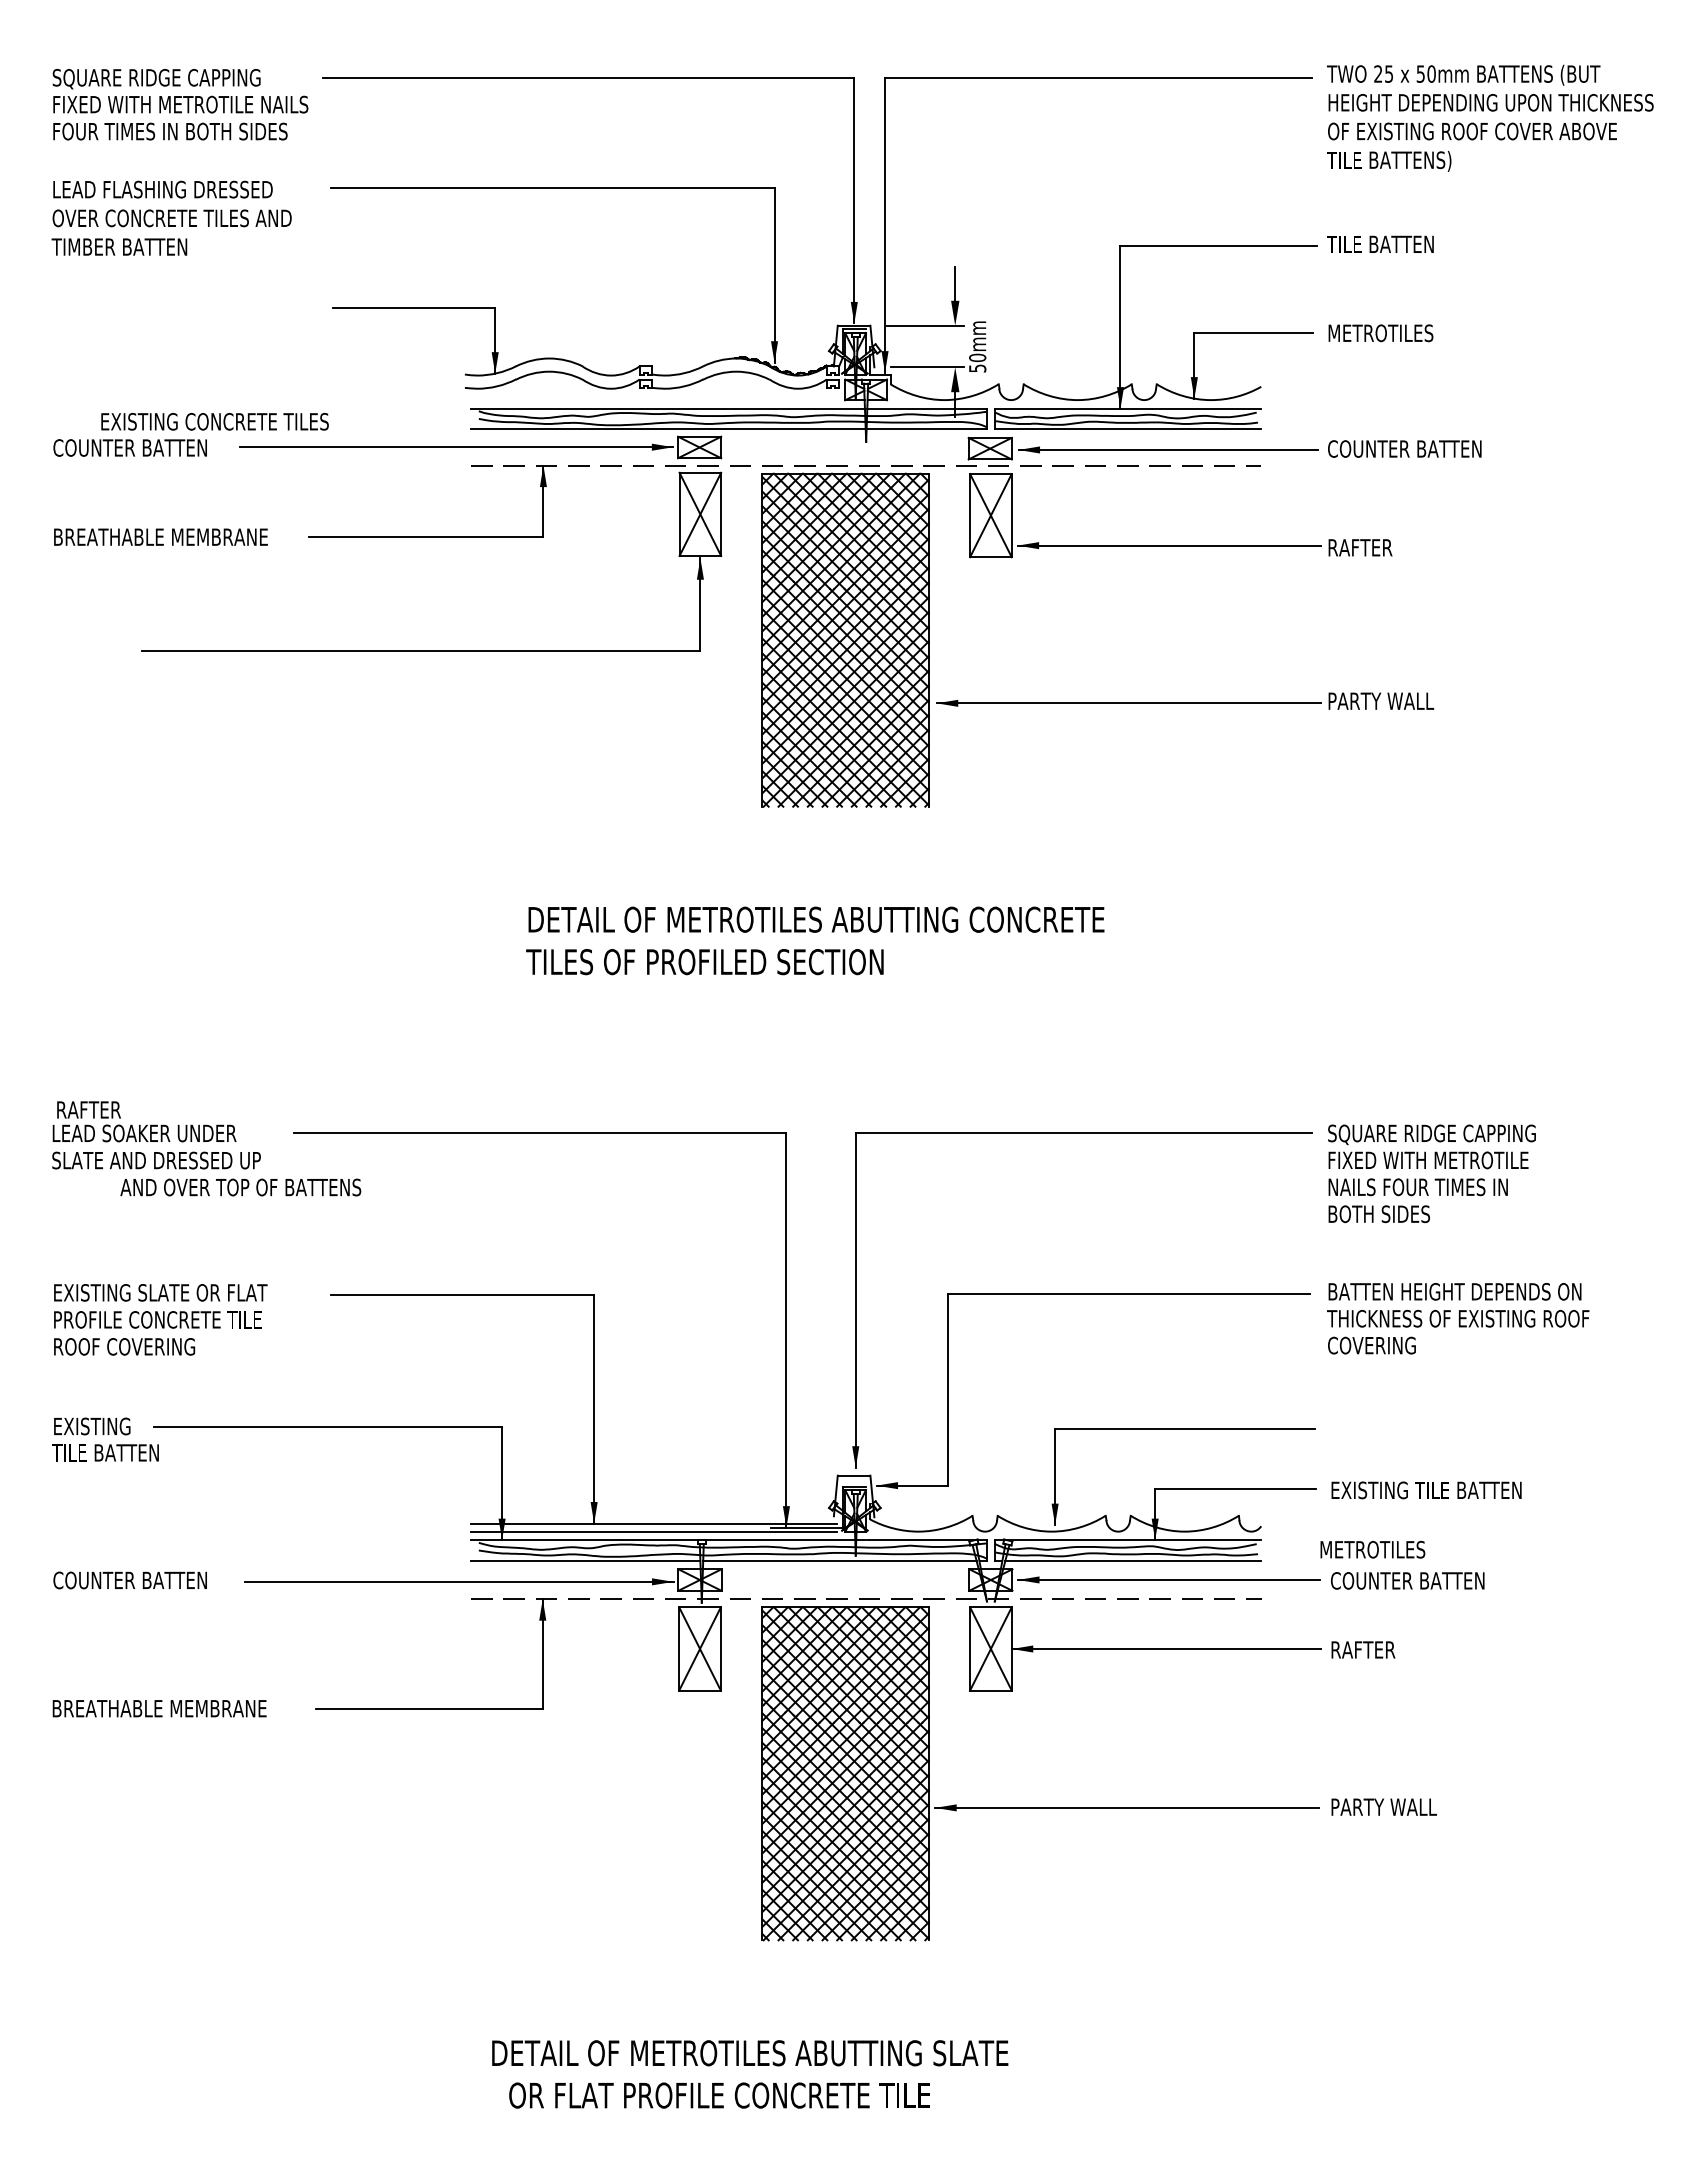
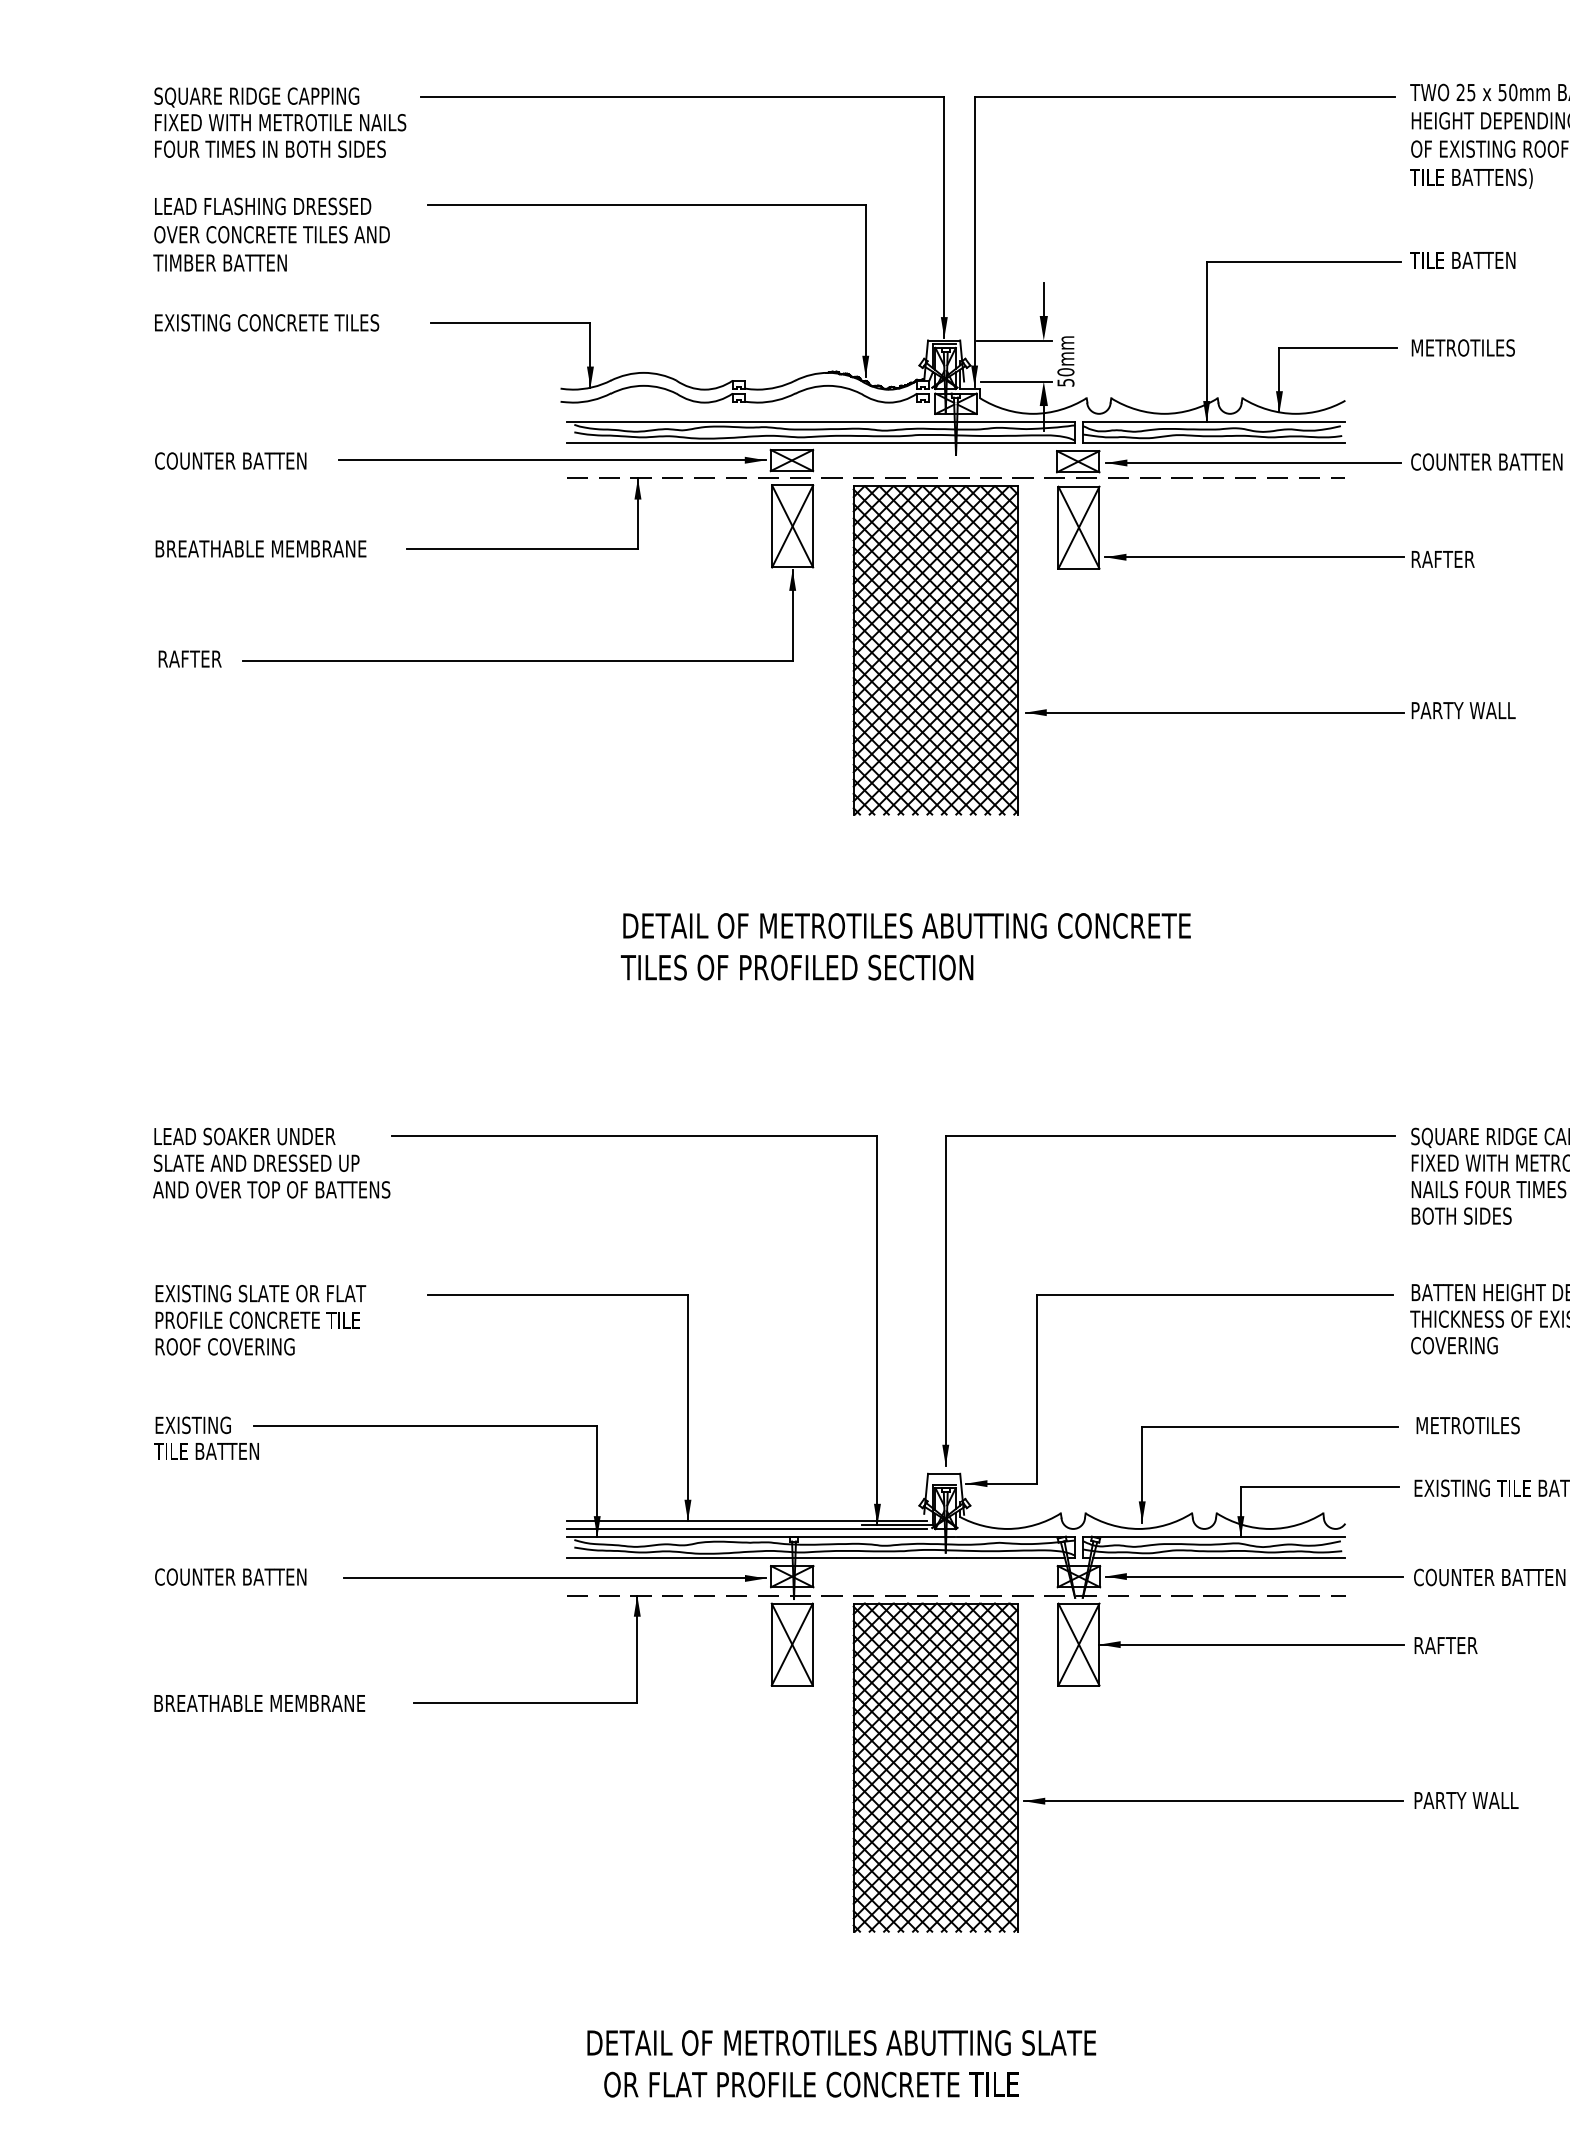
text: (214, 421) -> (266, 322), moved
text: (88, 1109) -> (189, 658), moved
text: (240, 1187) -> (271, 1189), moved
text: (1372, 1549) -> (1467, 1425), moved

